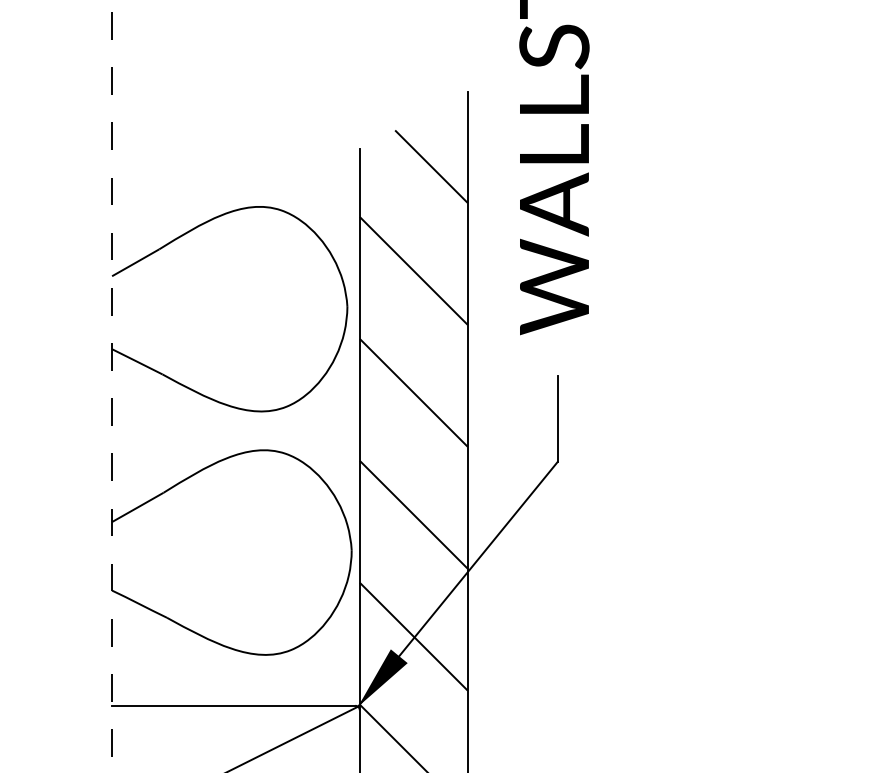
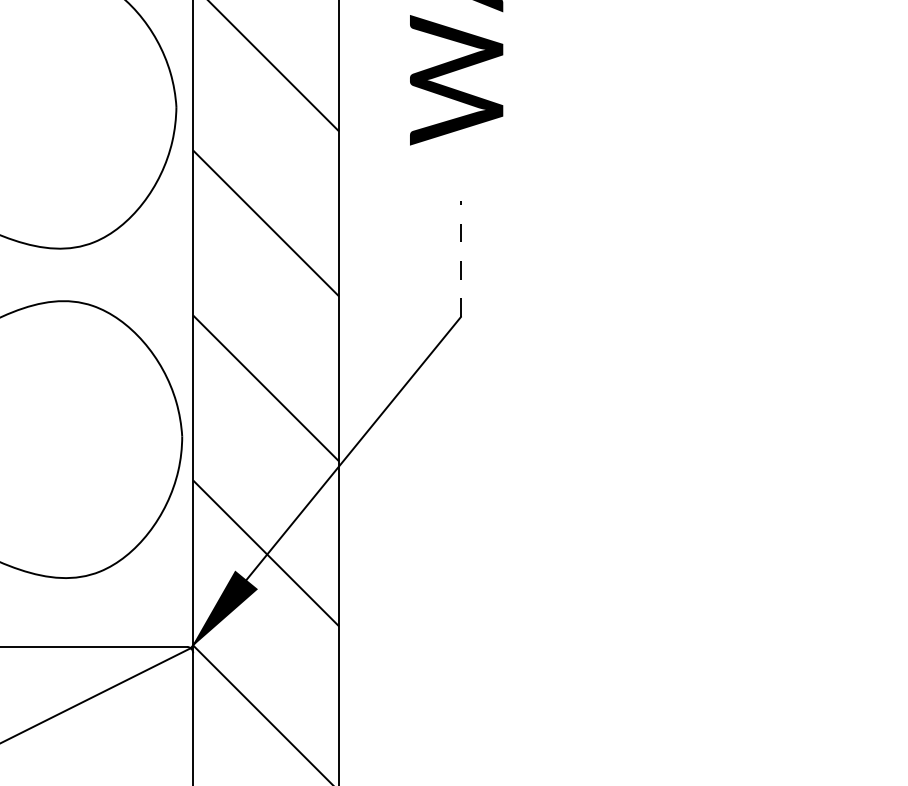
line: (557, 419) -> (460, 259), solid -> dashed

